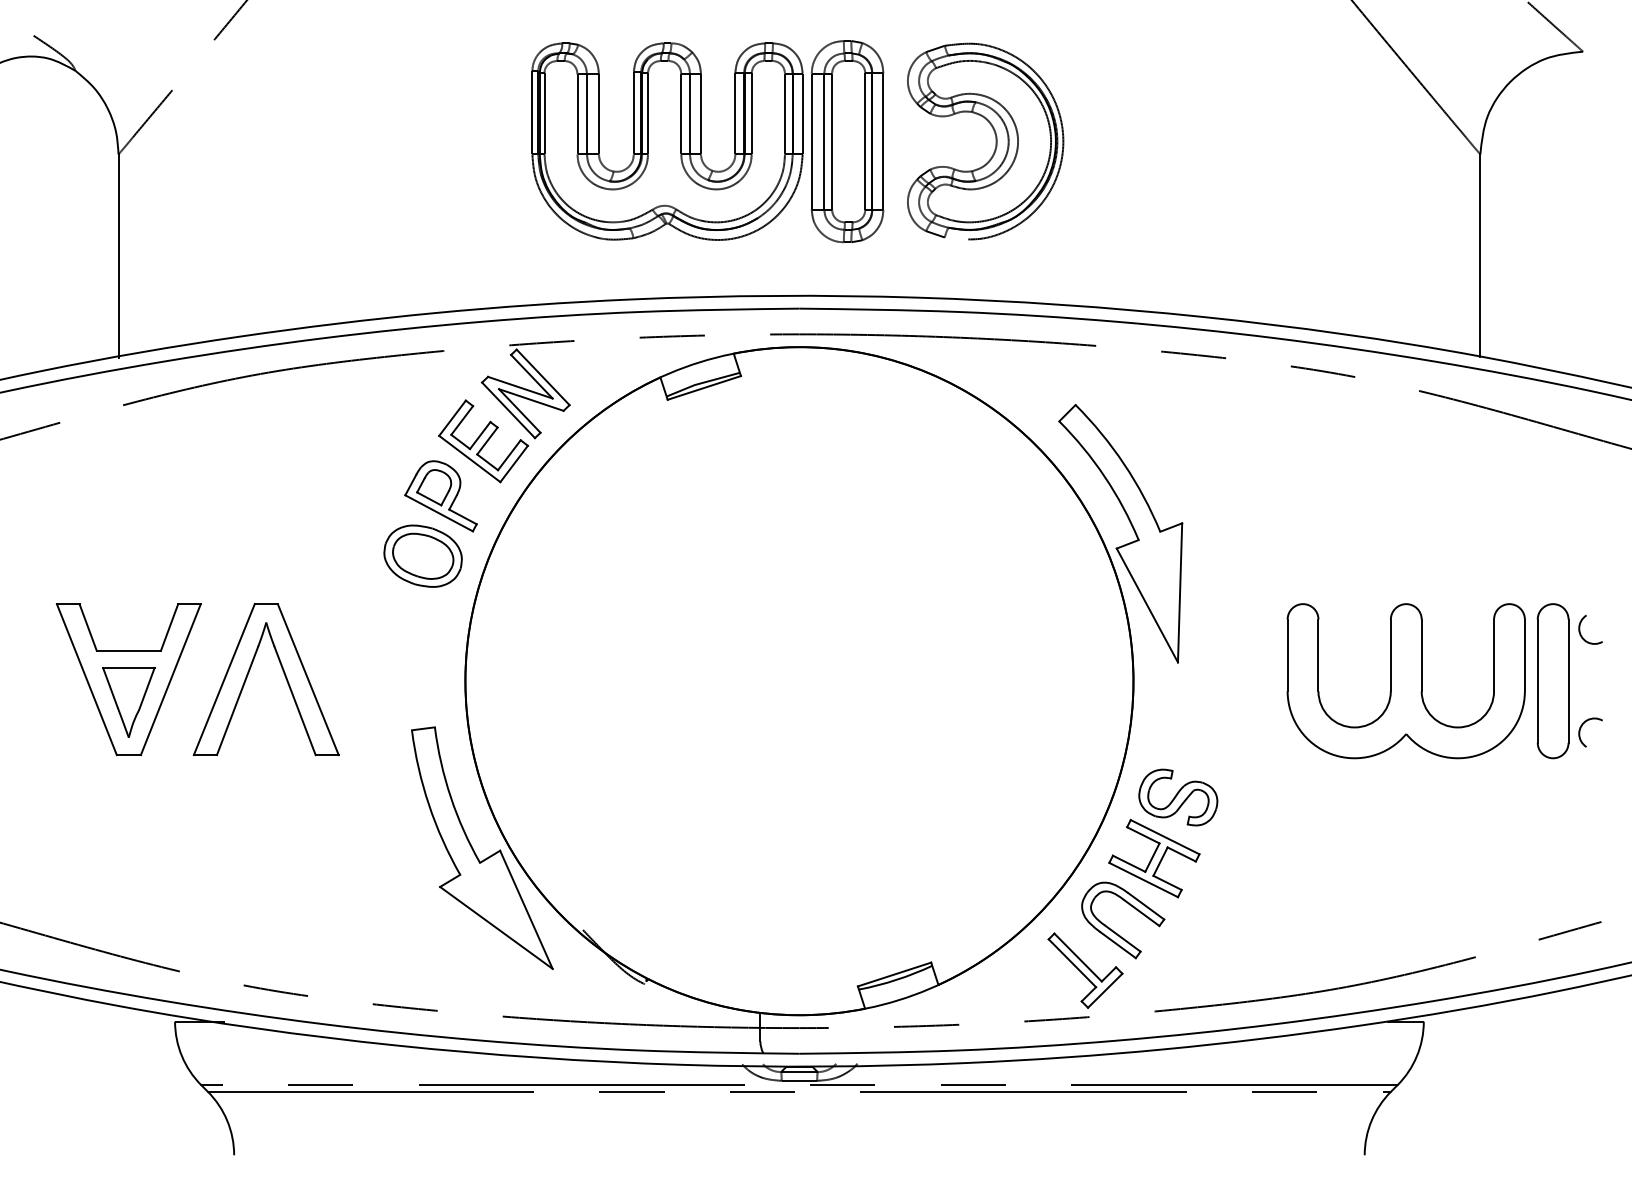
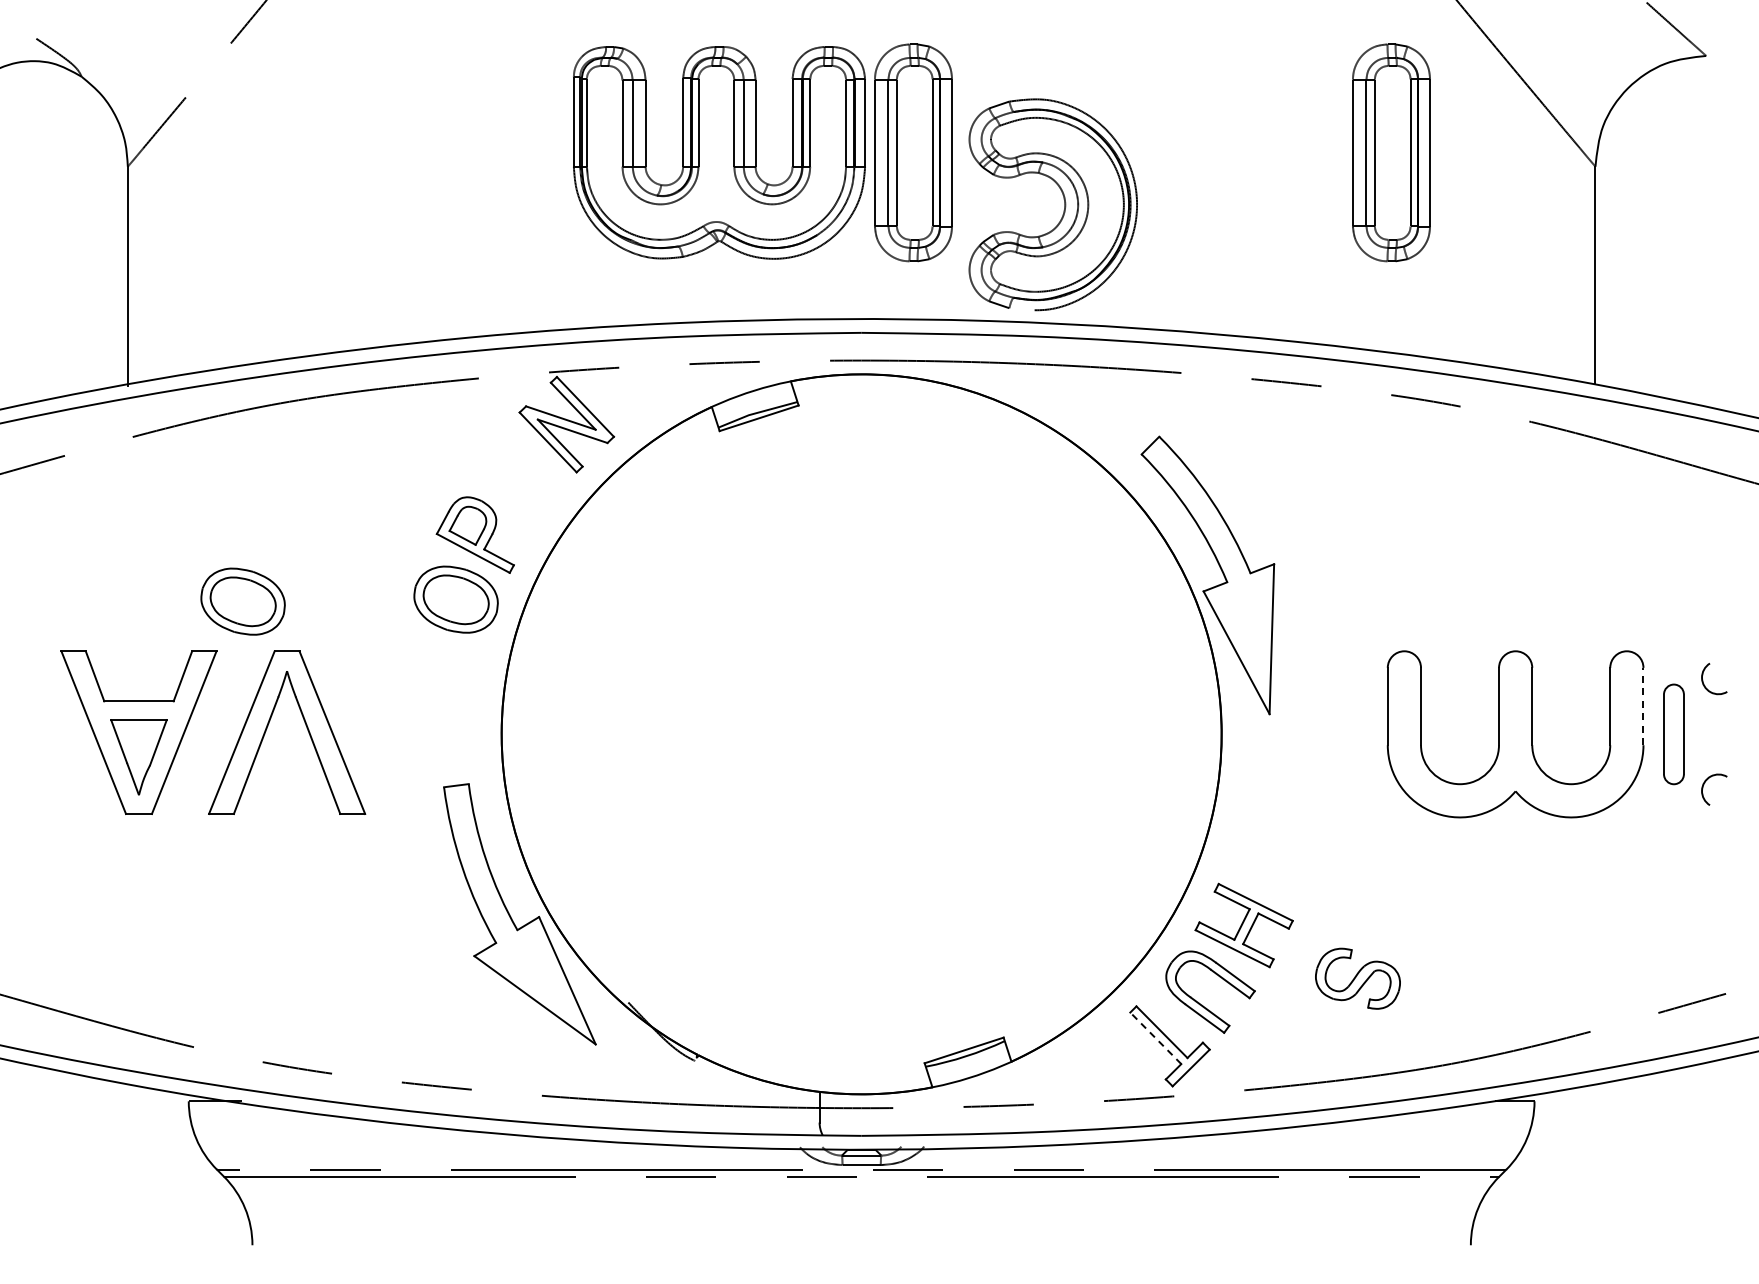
part: (996, 141) -> (1064, 204), moved
part: (1291, 141) -> (1391, 152), added
part: (483, 441) -> (521, 475), removed
part: (224, 557) -> (242, 601), added
line: (1524, 655) -> (1643, 706), solid -> dashed
part: (1552, 681) -> (1673, 734), size x0.6
part: (1177, 797) -> (1357, 978), moved
line: (1072, 962) -> (1155, 1037), solid -> dashed

